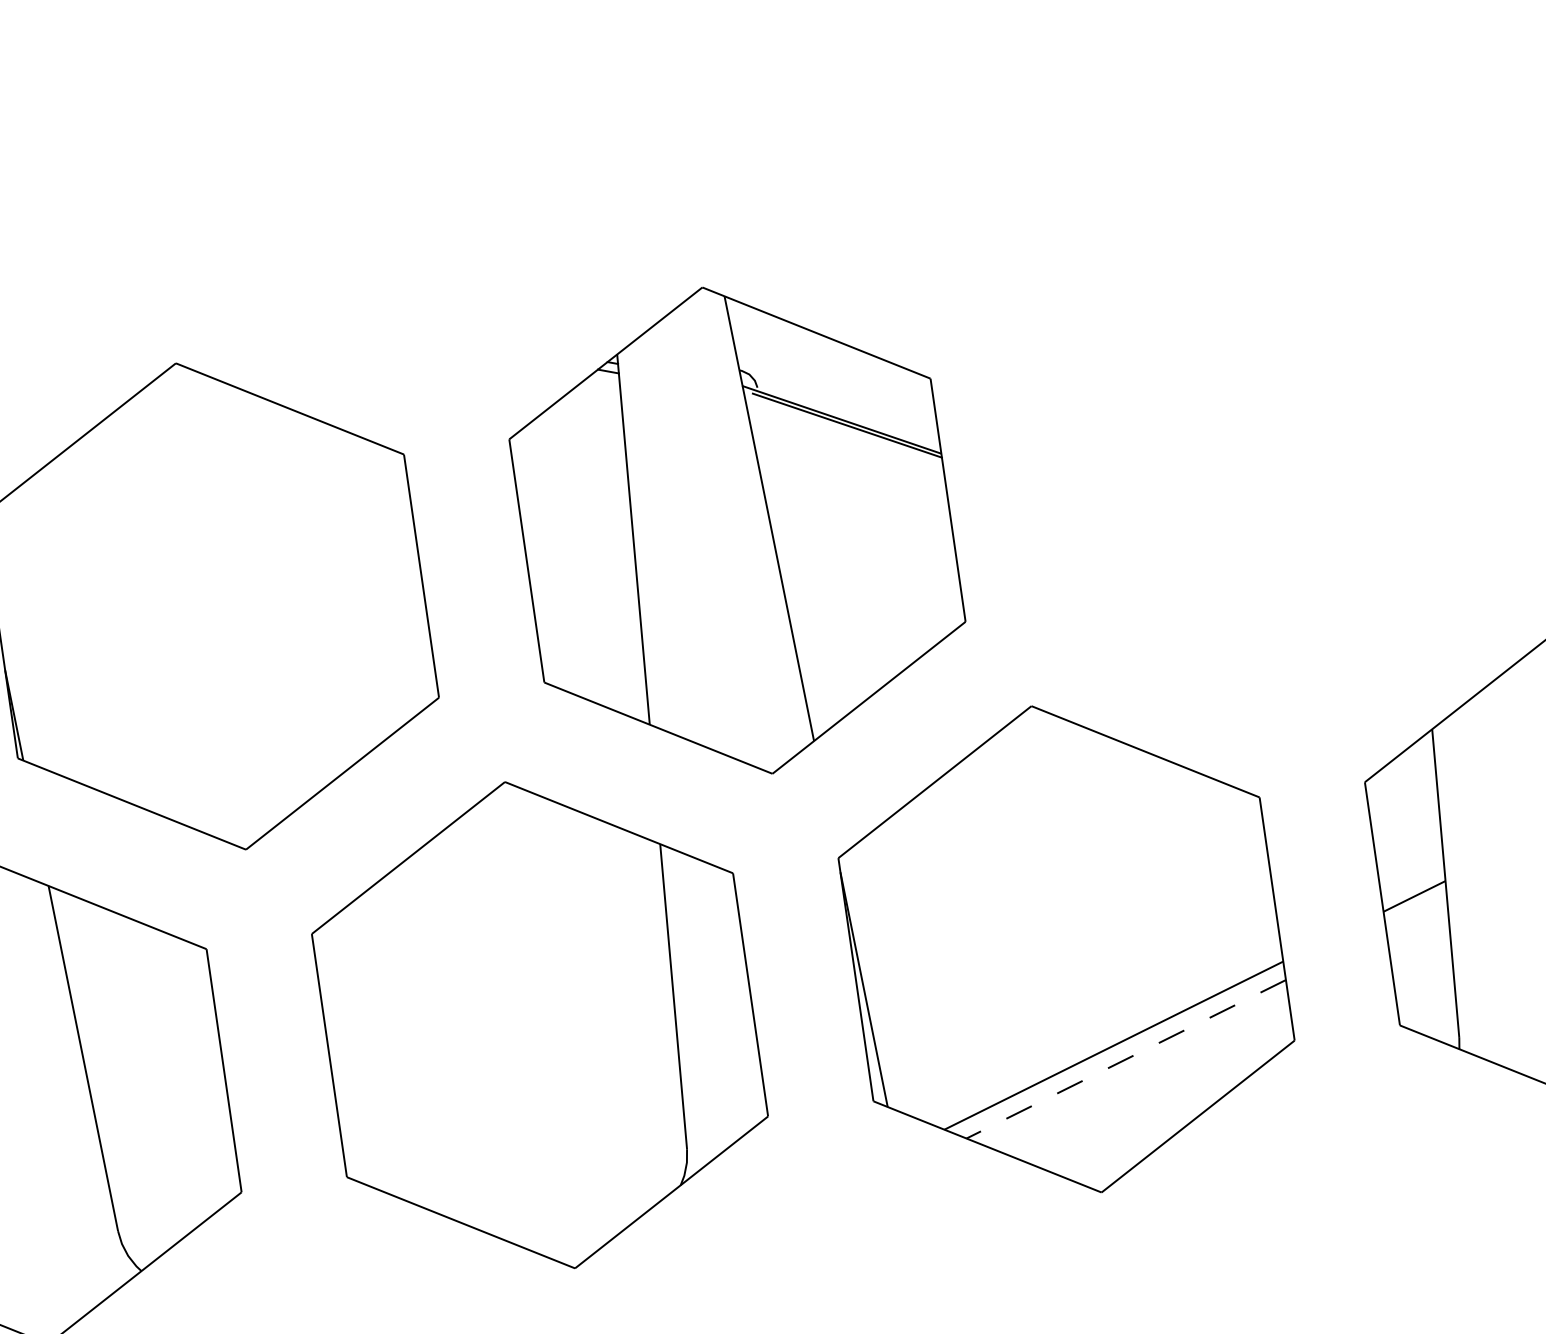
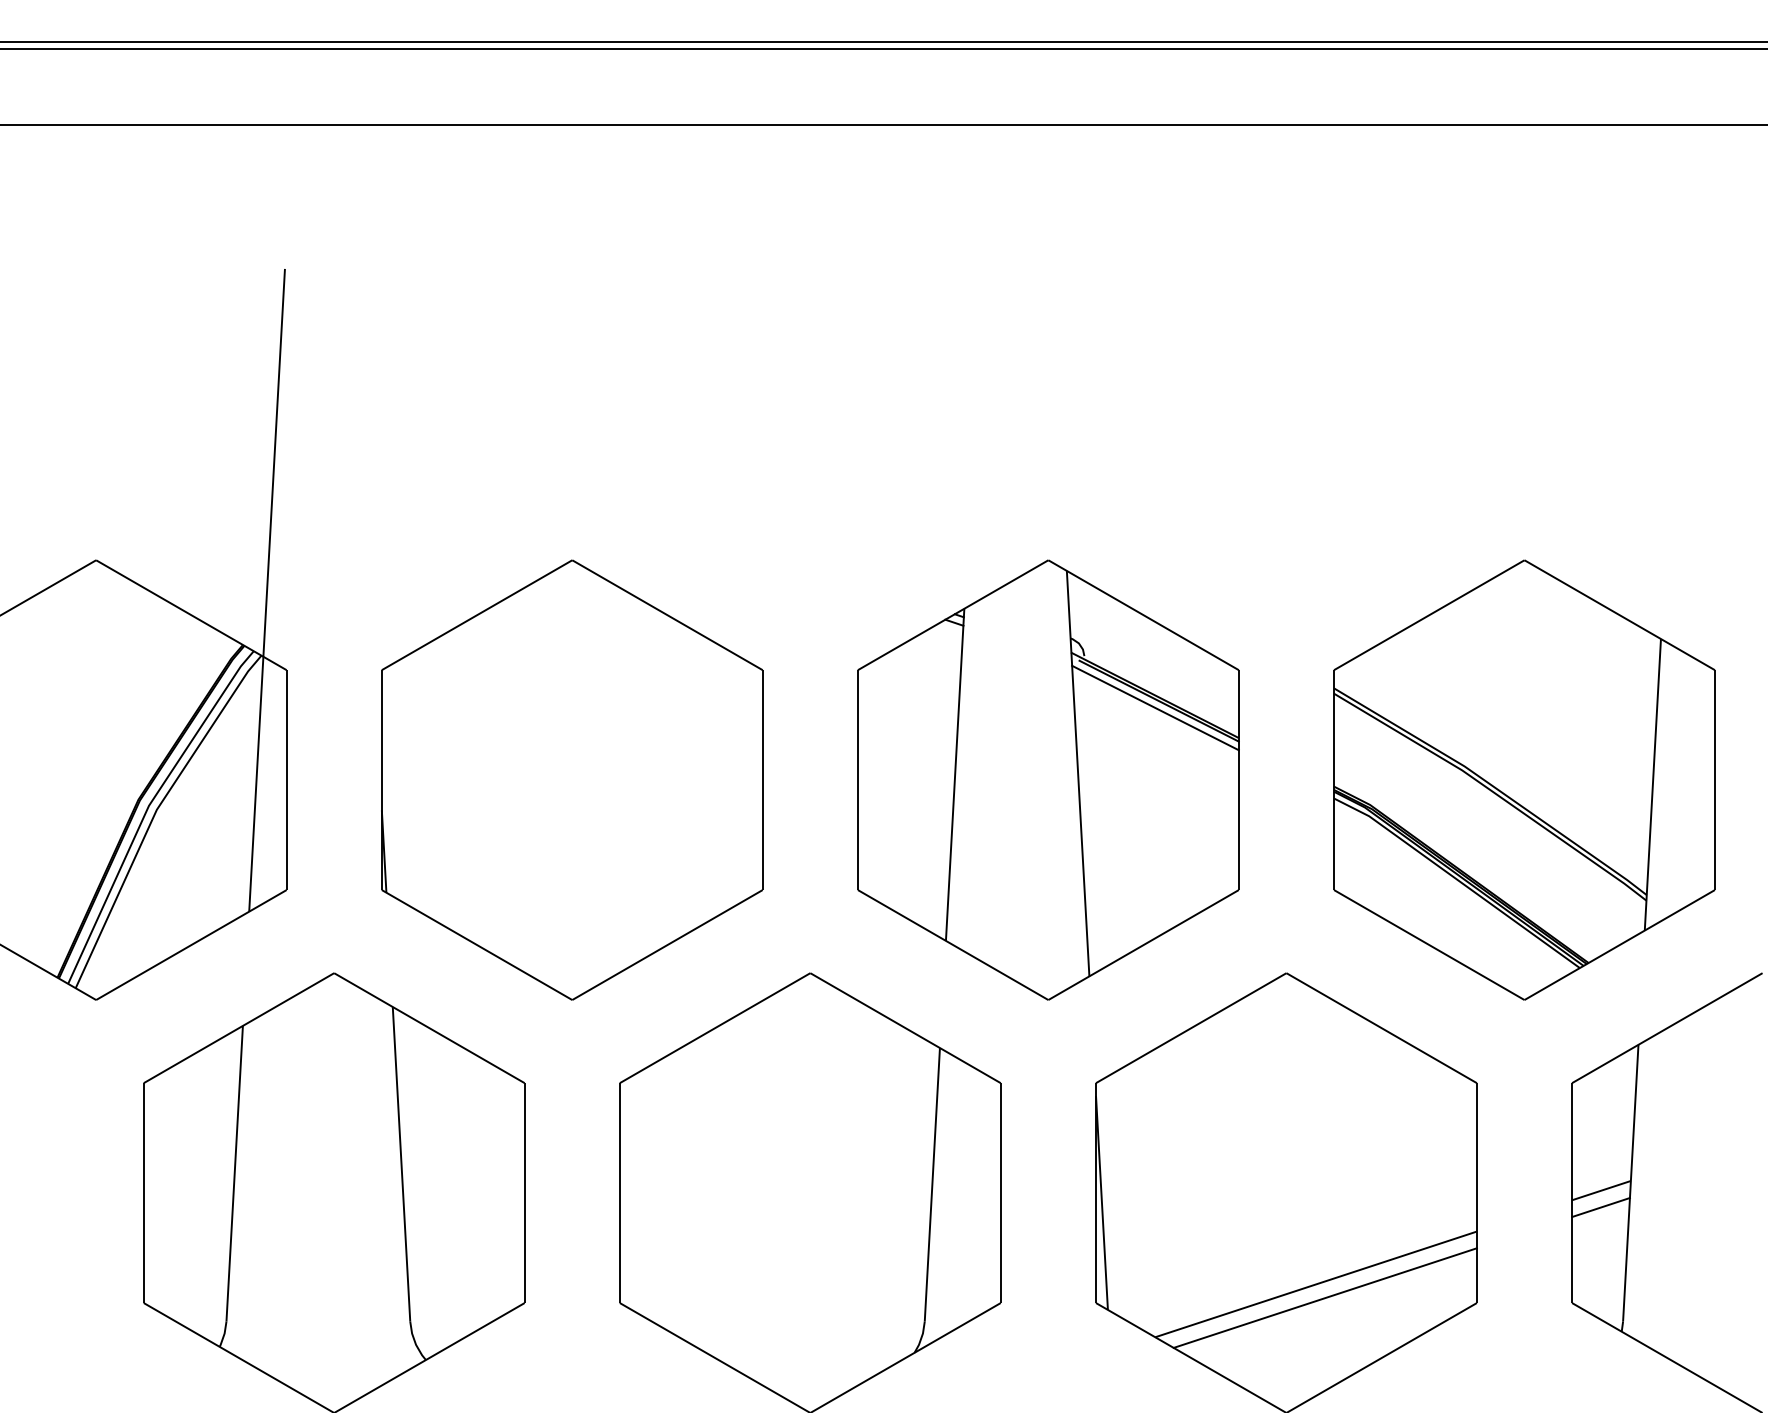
line: (844, 433) -> (1155, 707), added
part: (1263, 454) -> (1524, 779), added
line: (1416, 915) -> (1600, 1207), added
line: (1126, 1059) -> (1325, 1298), dashed -> solid

